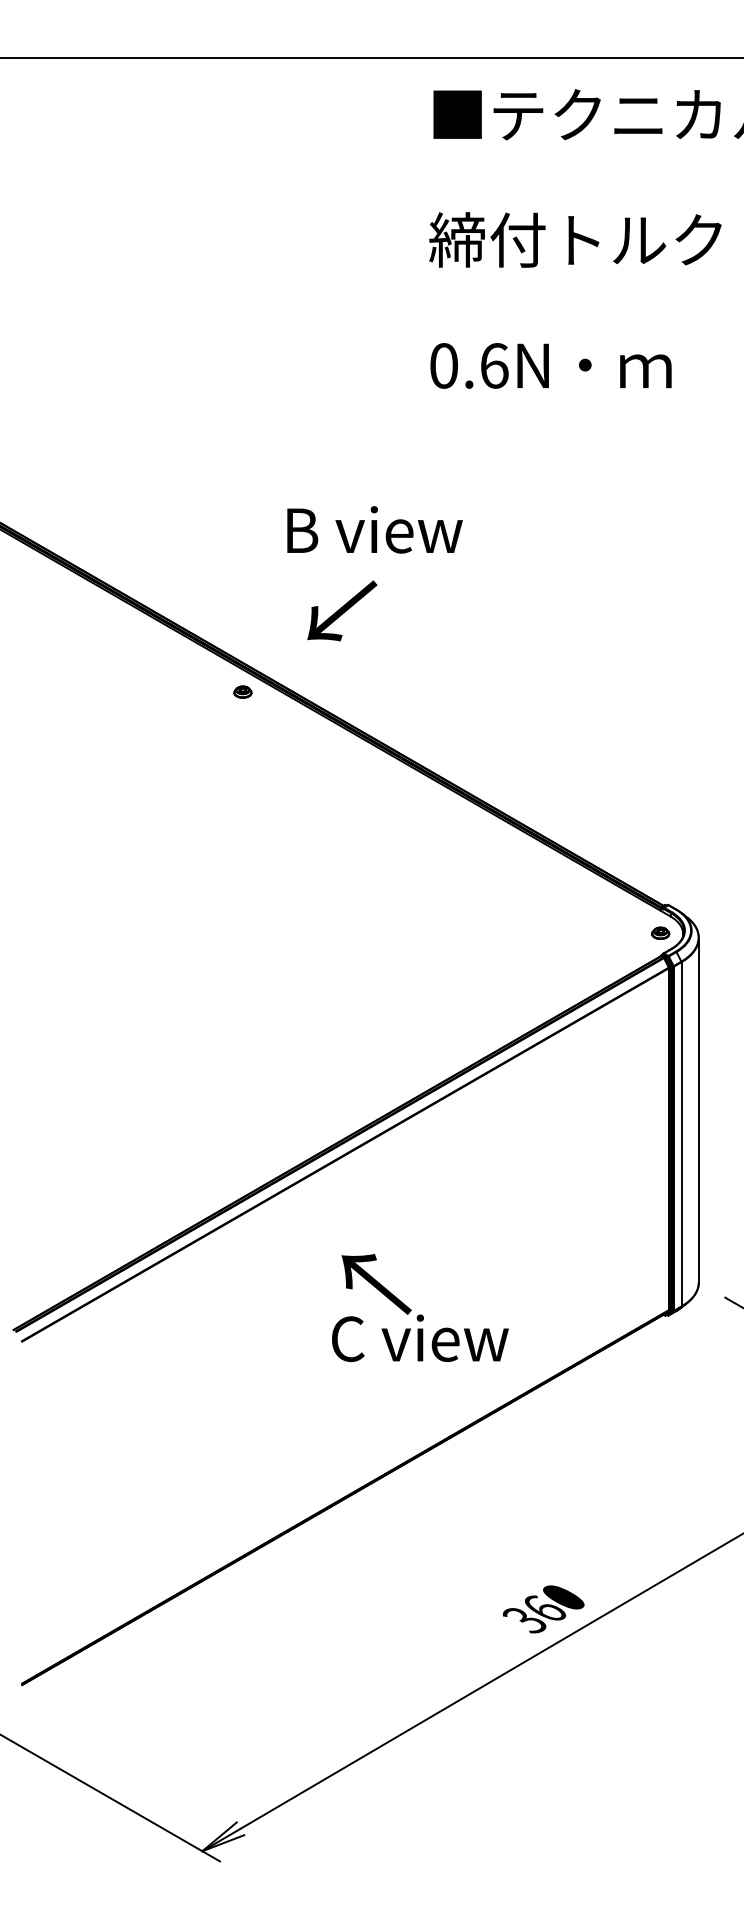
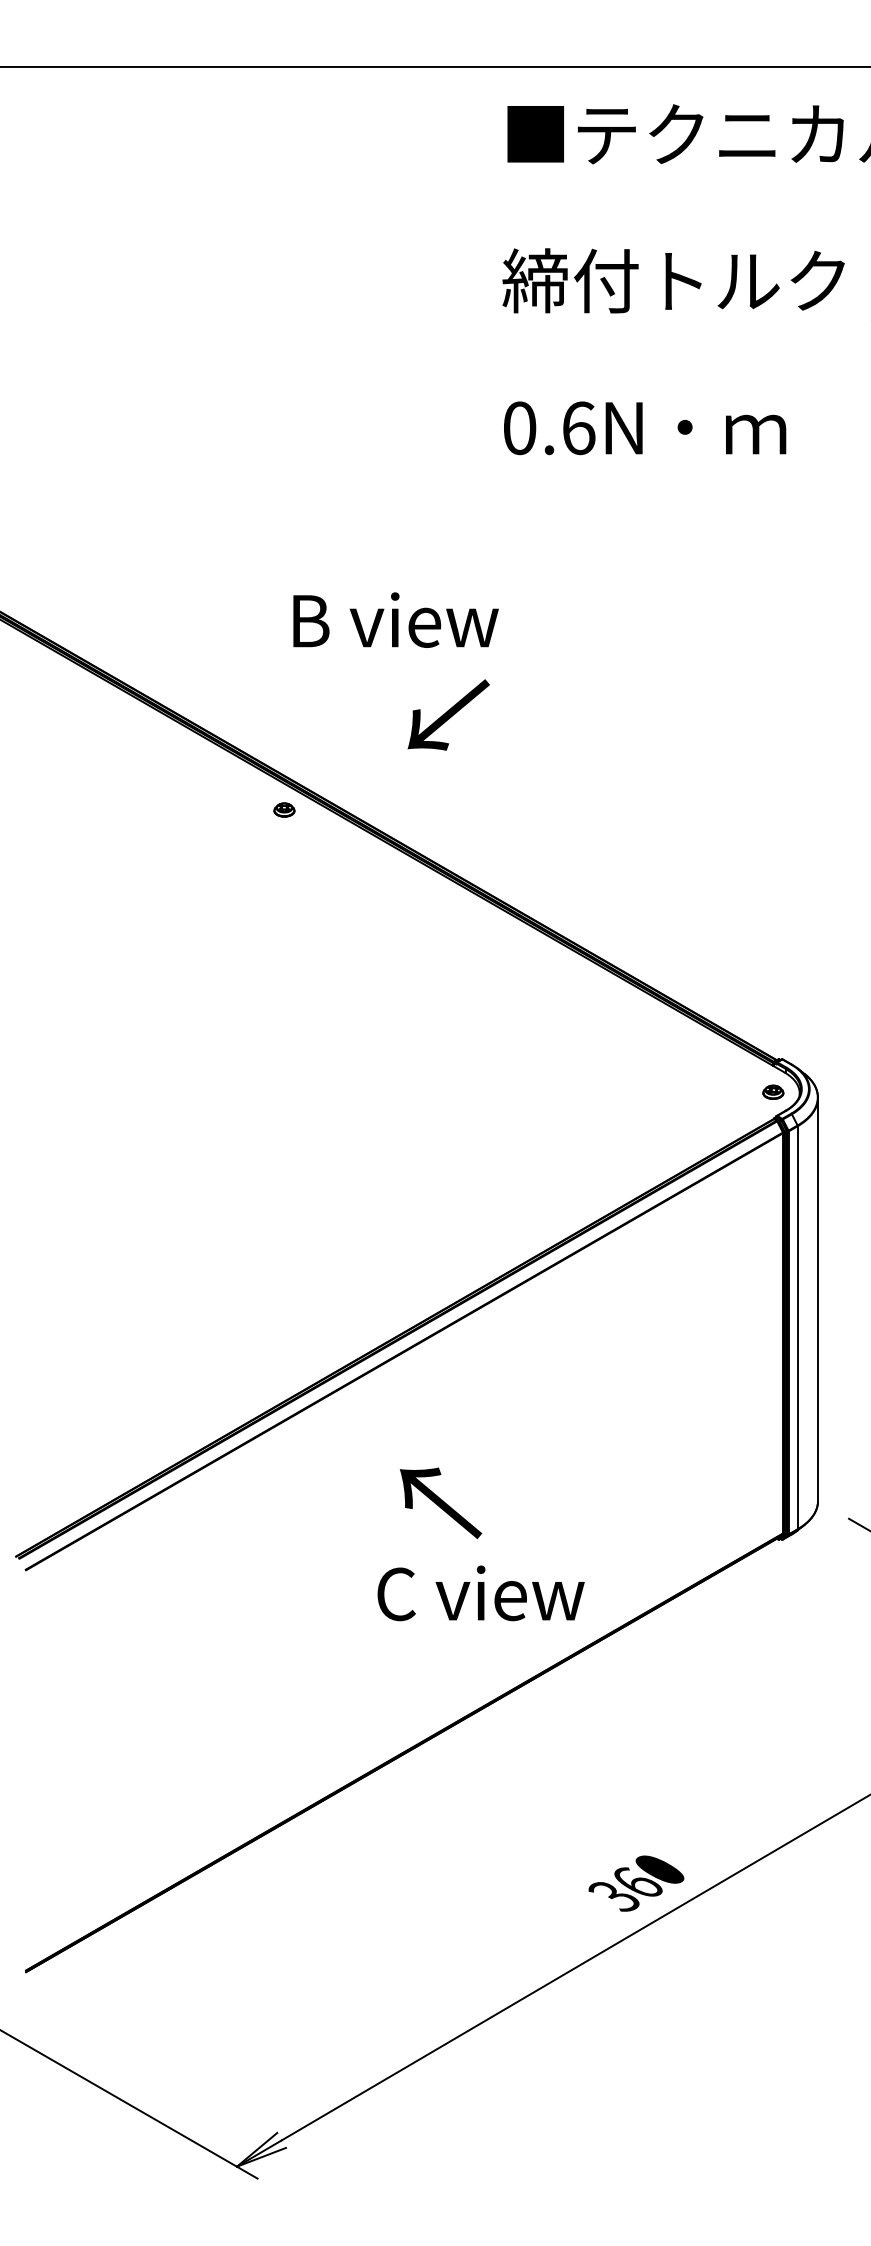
text: (374, 529) -> (395, 619), moved
text: (342, 610) -> (448, 714), moved
text: (419, 1338) -> (480, 1593), moved

